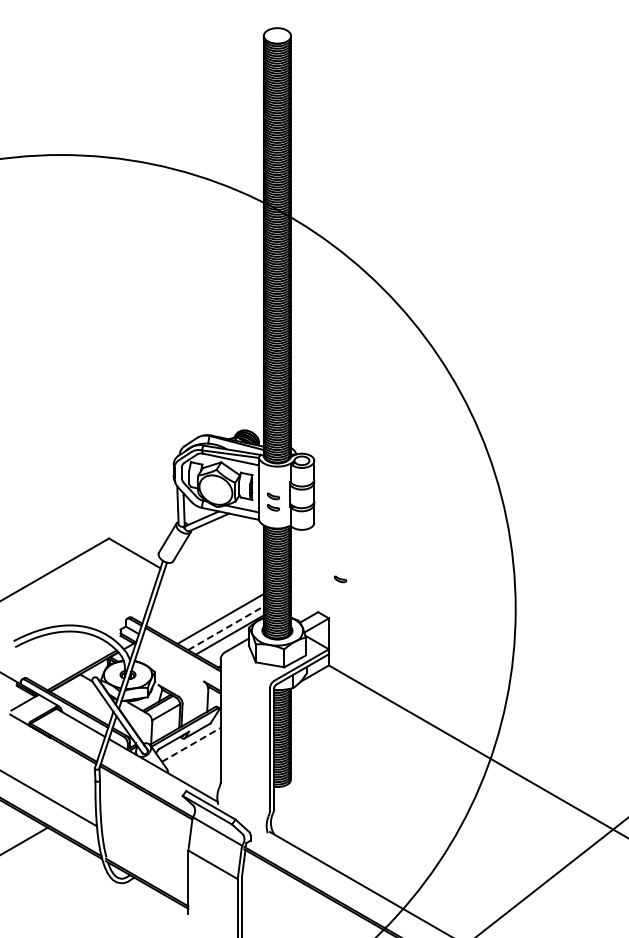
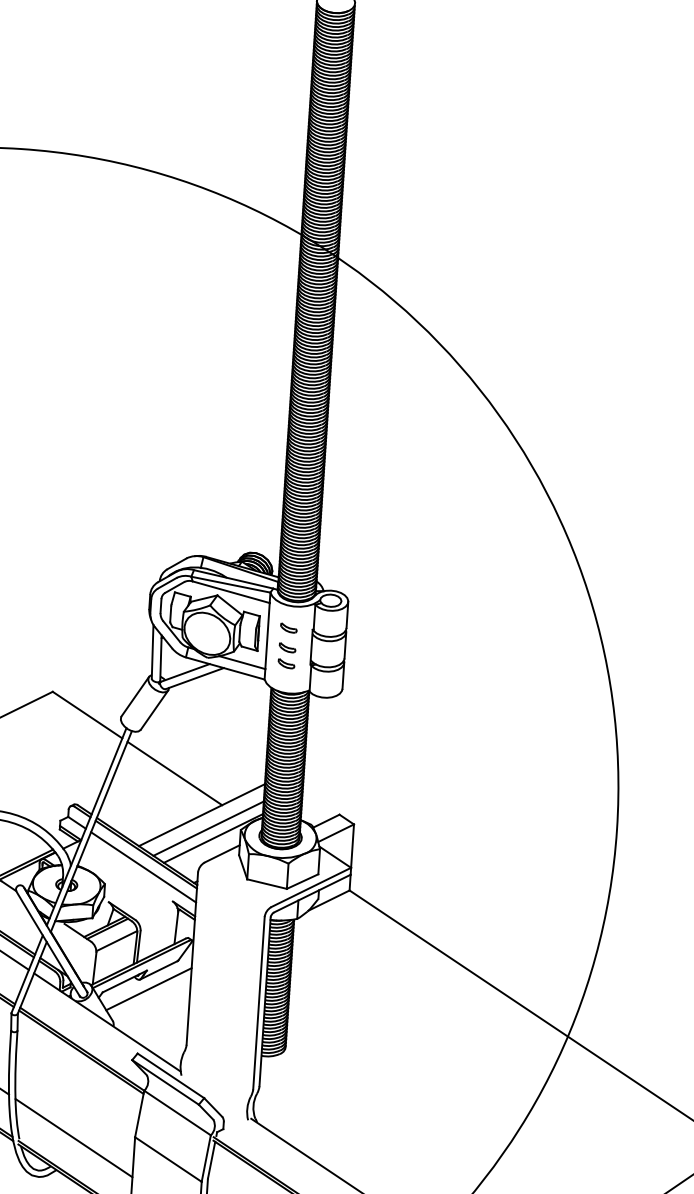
part: (340, 579) -> (288, 628), moved
line: (199, 590) -> (174, 773), added
line: (226, 628) -> (209, 829), dashed -> solid
line: (181, 658) -> (143, 866), added
line: (191, 744) -> (149, 988), dashed -> solid
line: (144, 854) -> (73, 1138), added

